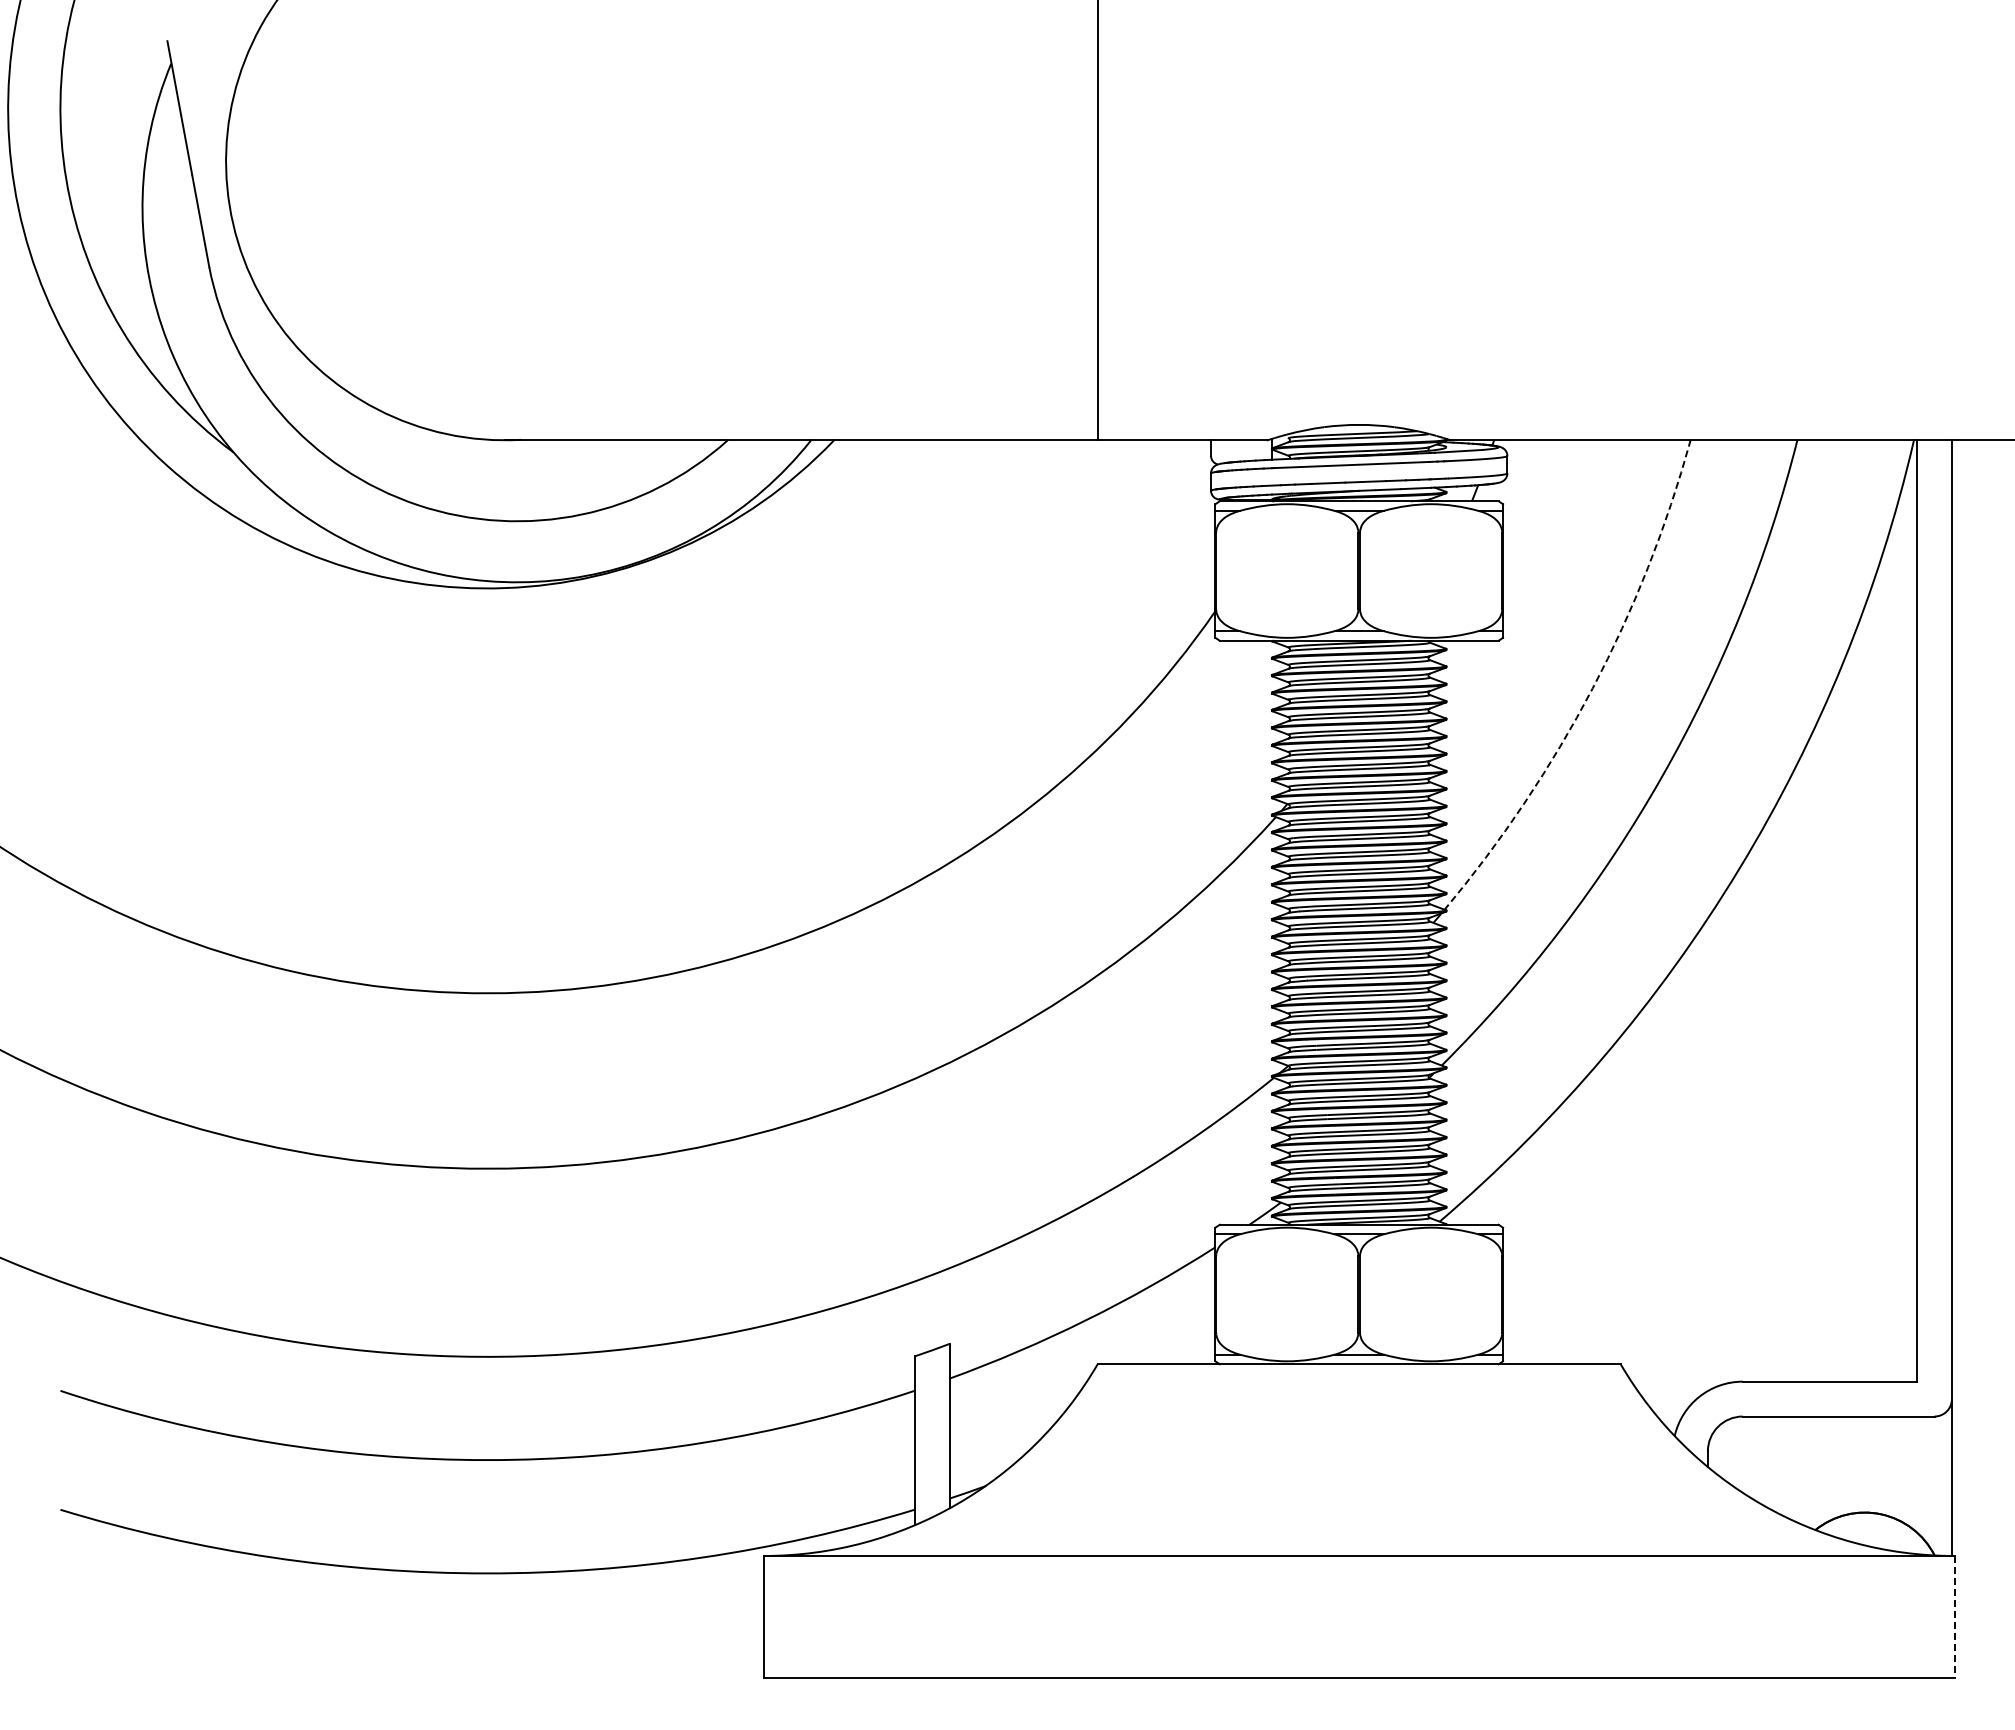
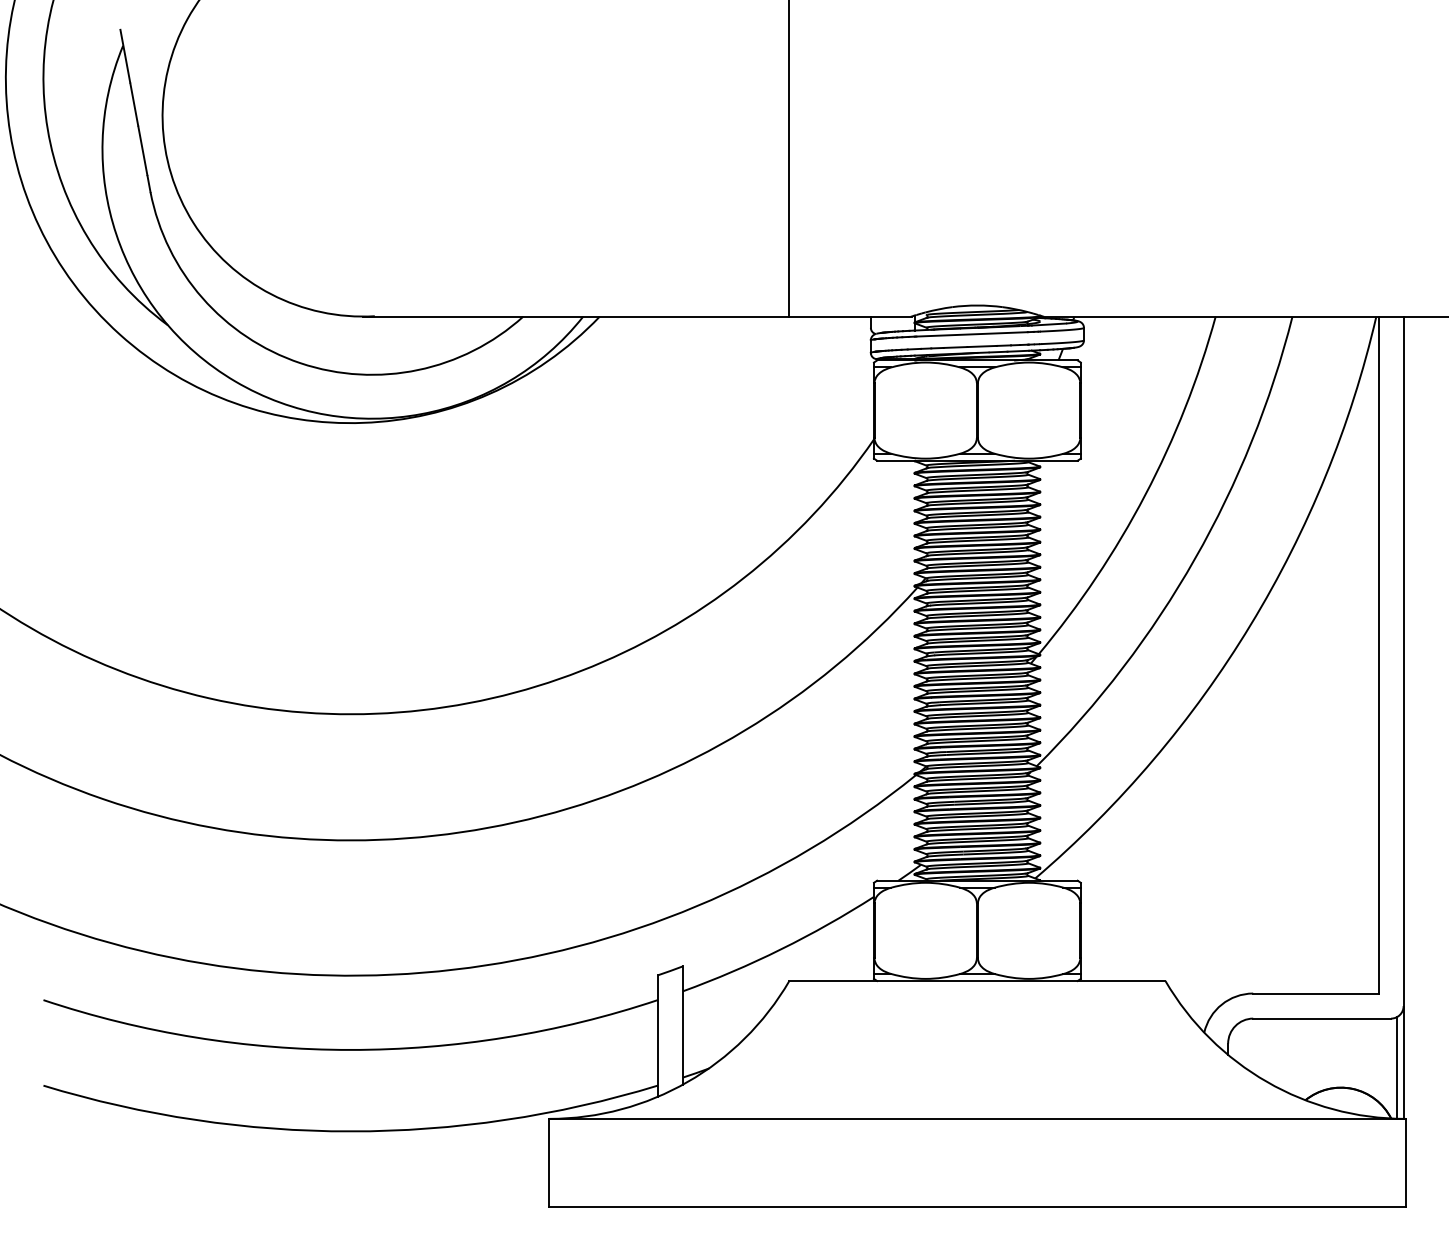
arc: (1592, 688) -> (1145, 495), dashed -> solid
line: (1943, 1485) -> (1397, 1068), added
line: (1954, 1617) -> (1405, 1163), dashed -> solid

